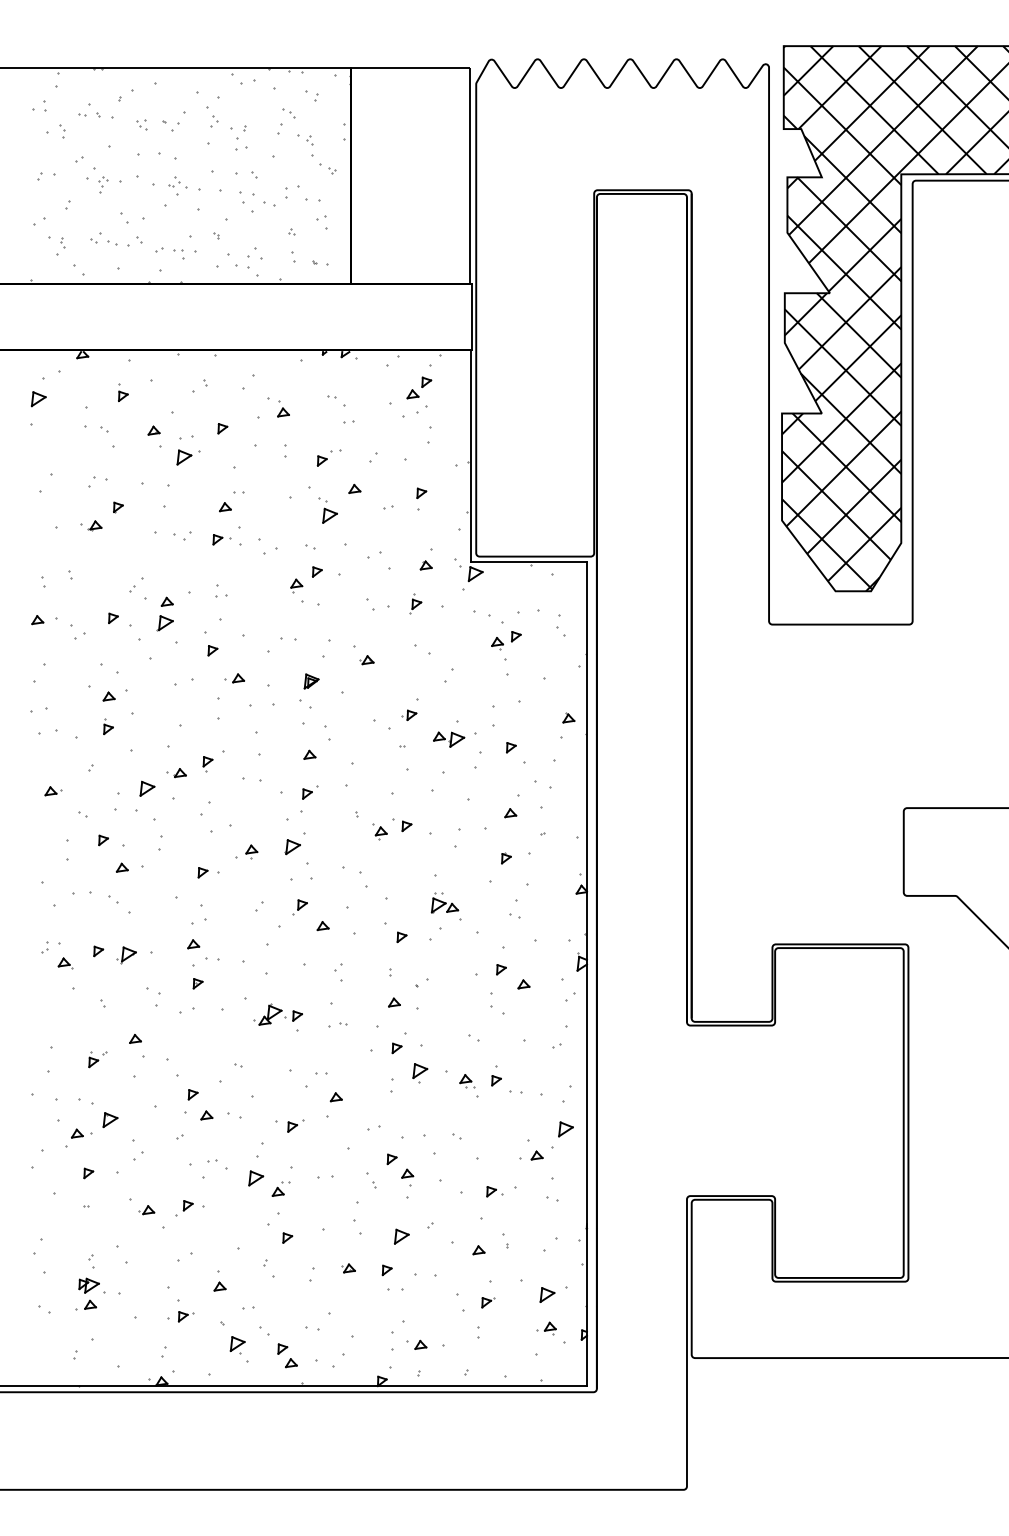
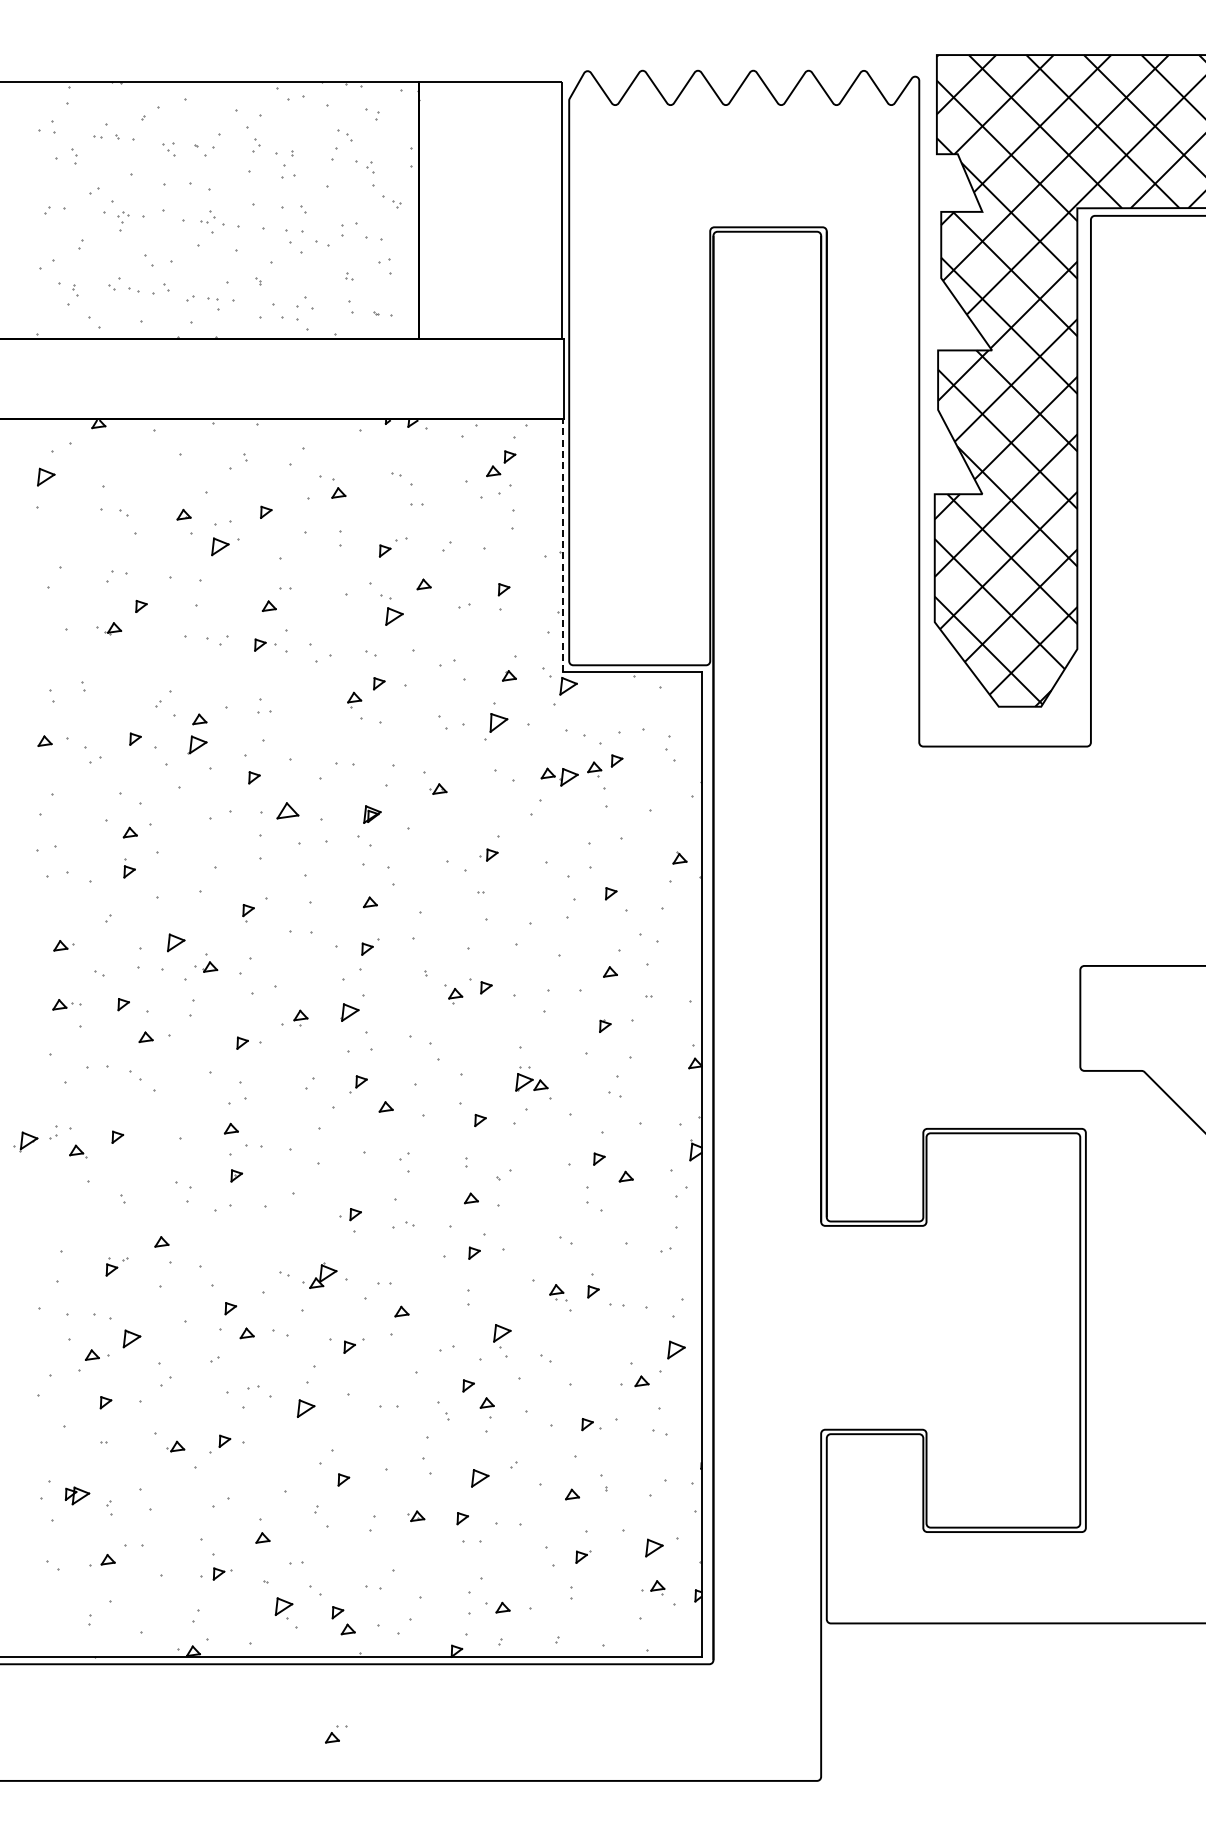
part: (123, 392) -> (147, 469), removed
line: (471, 456) -> (563, 545), solid -> dashed
part: (415, 603) -> (496, 721), size x1.6
part: (234, 678) -> (280, 810), size x1.6
part: (448, 739) -> (559, 776), moved
part: (177, 772) -> (206, 966), moved
part: (52, 840) -> (62, 1004), added
part: (125, 954) -> (25, 1141), moved
part: (267, 1014) -> (319, 1275), moved
part: (420, 1073) -> (502, 1336), moved
part: (281, 1189) -> (336, 1734), moved
part: (89, 1285) -> (77, 1495), moved

